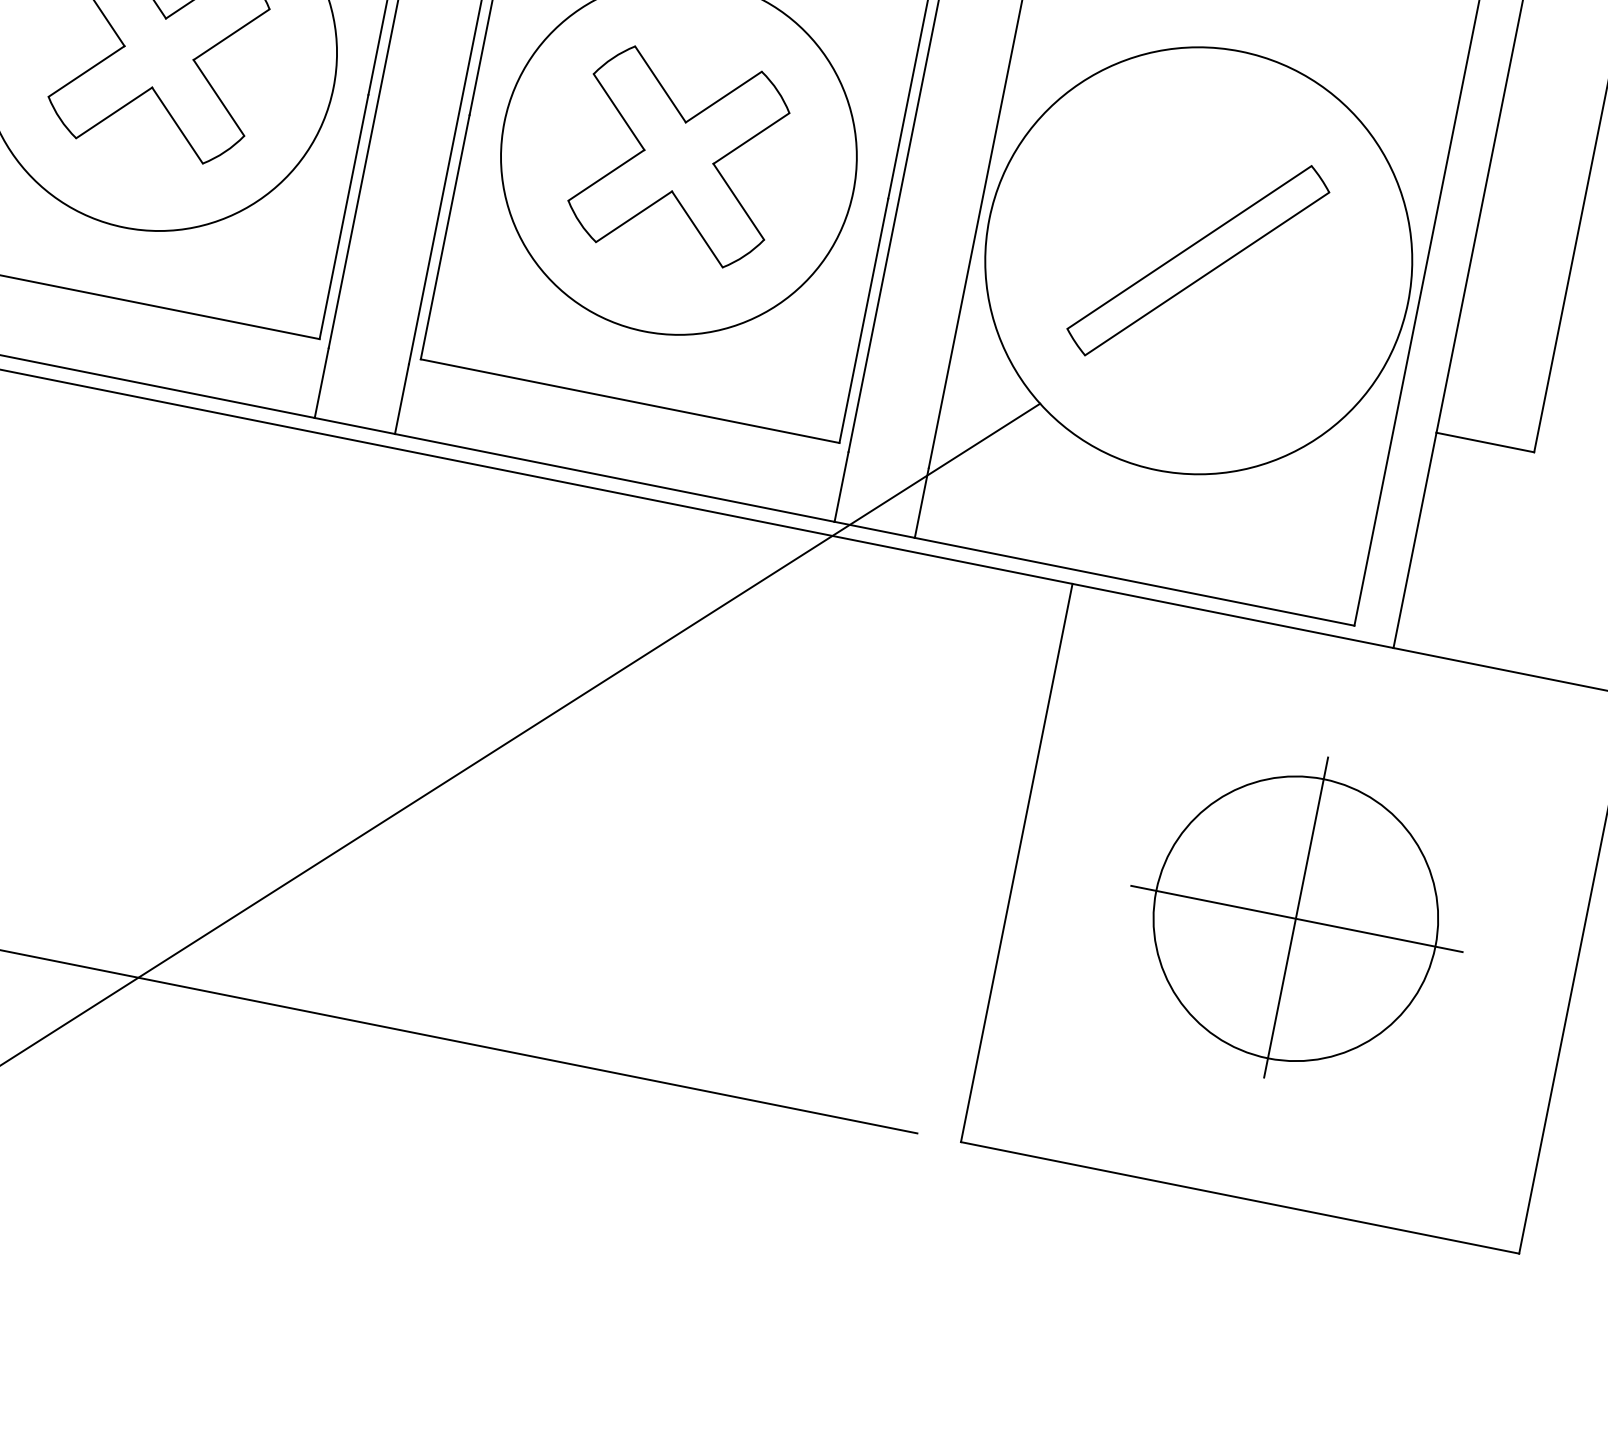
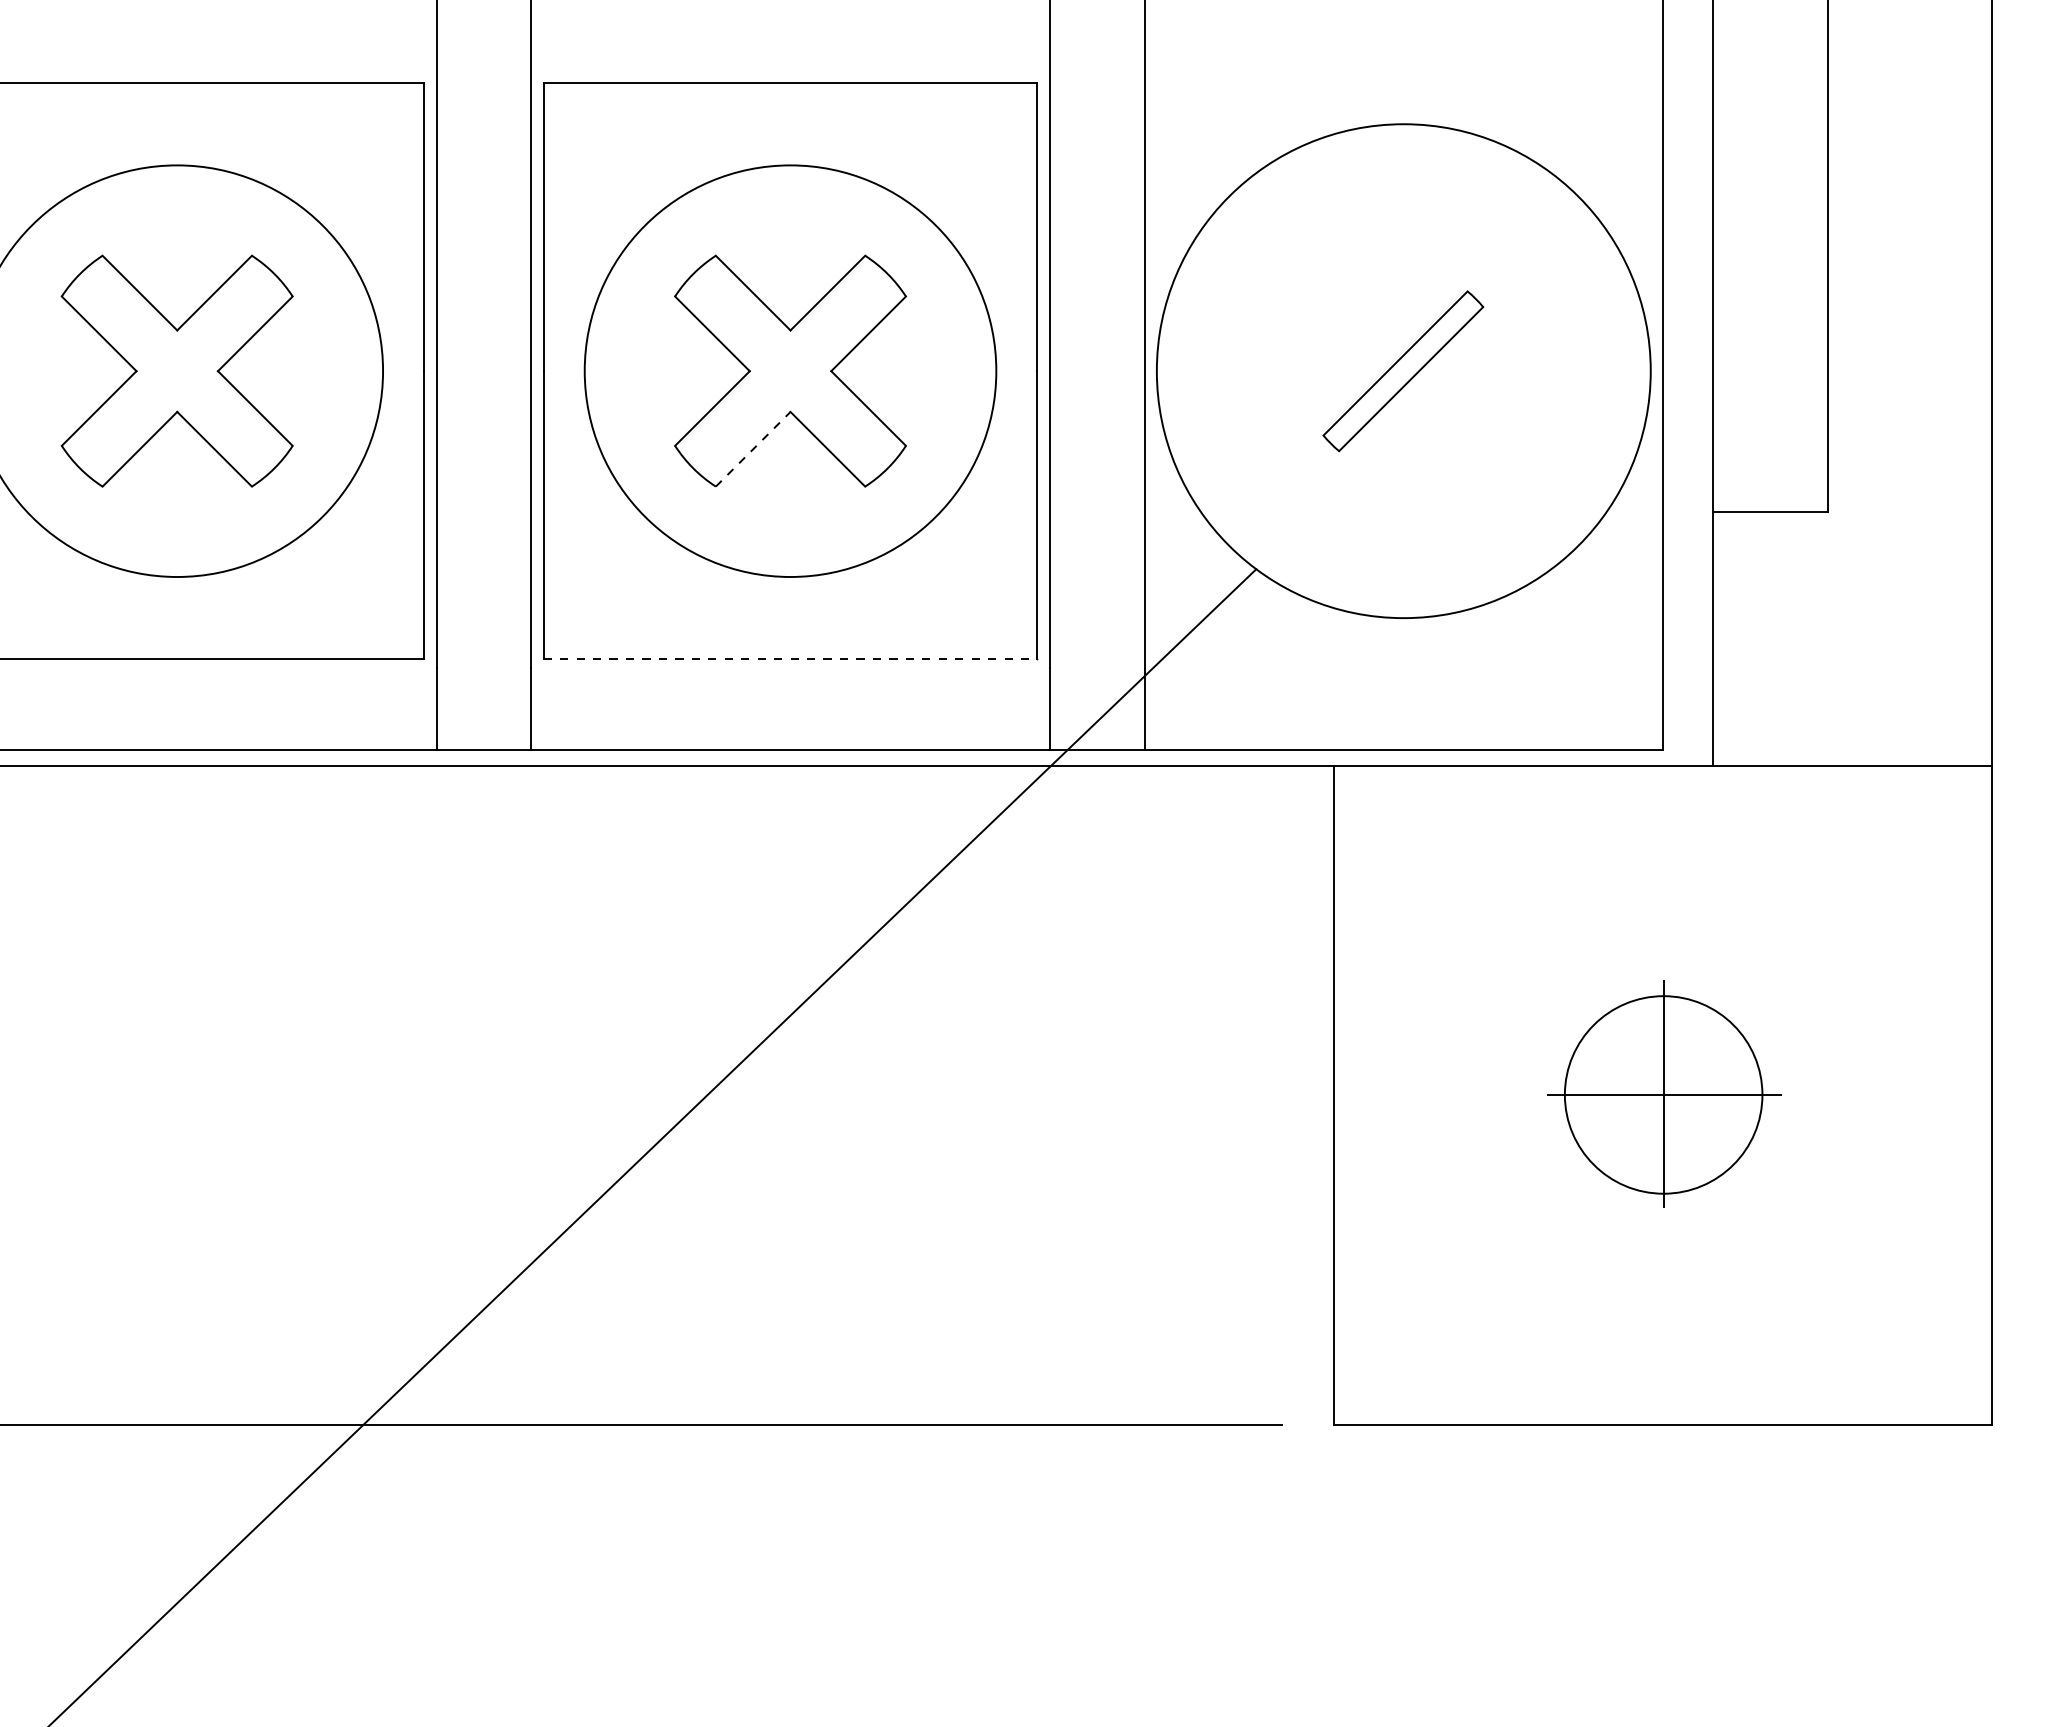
line: (634, 217) -> (753, 449), solid -> dashed
part: (1198, 261) -> (1403, 371), size x0.6
line: (630, 401) -> (790, 659), solid -> dashed
part: (1297, 917) -> (1664, 1093), size x0.6

